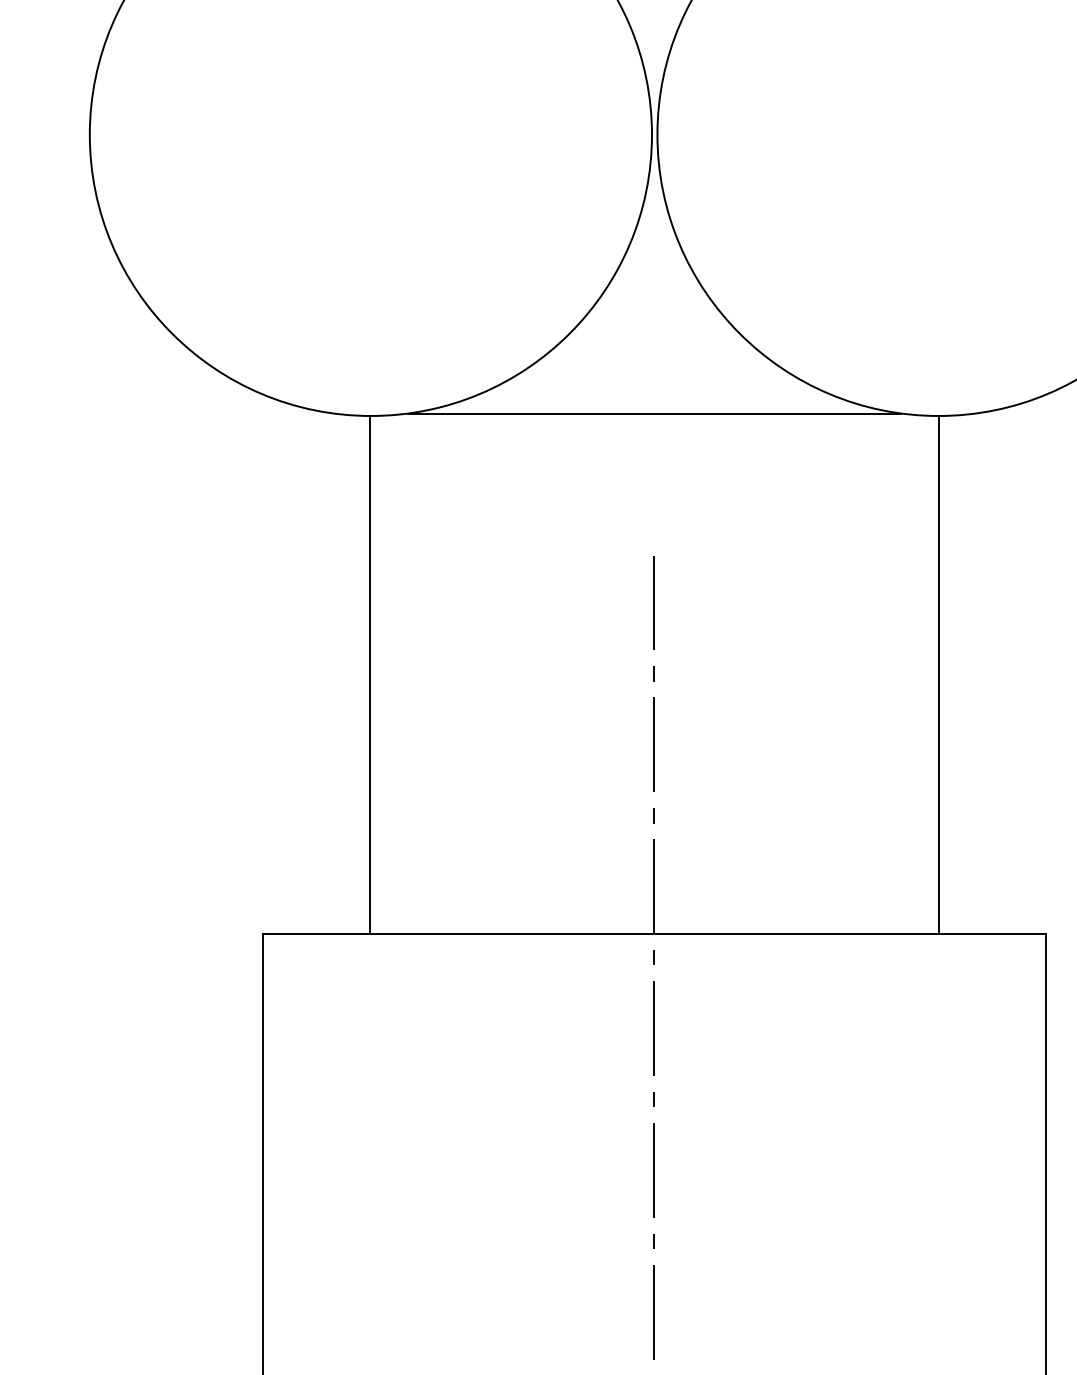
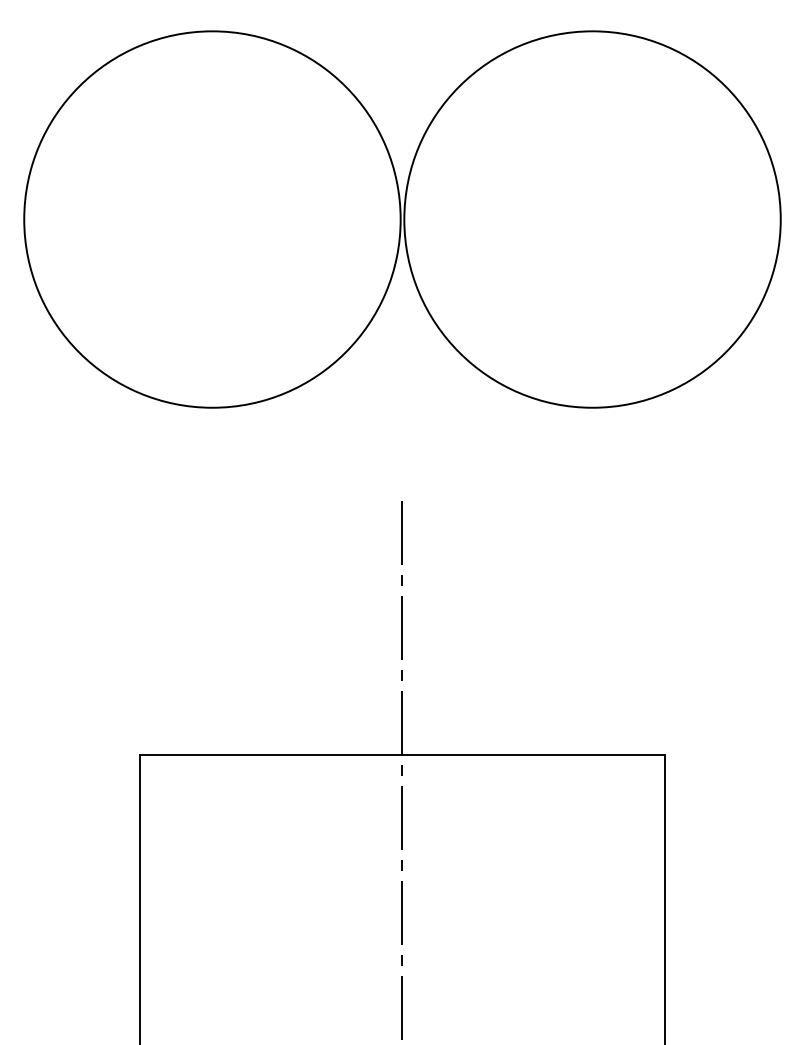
line: (654, 414) -> (402, 406), removed
line: (369, 673) -> (211, 580), removed
line: (938, 673) -> (592, 580), removed

